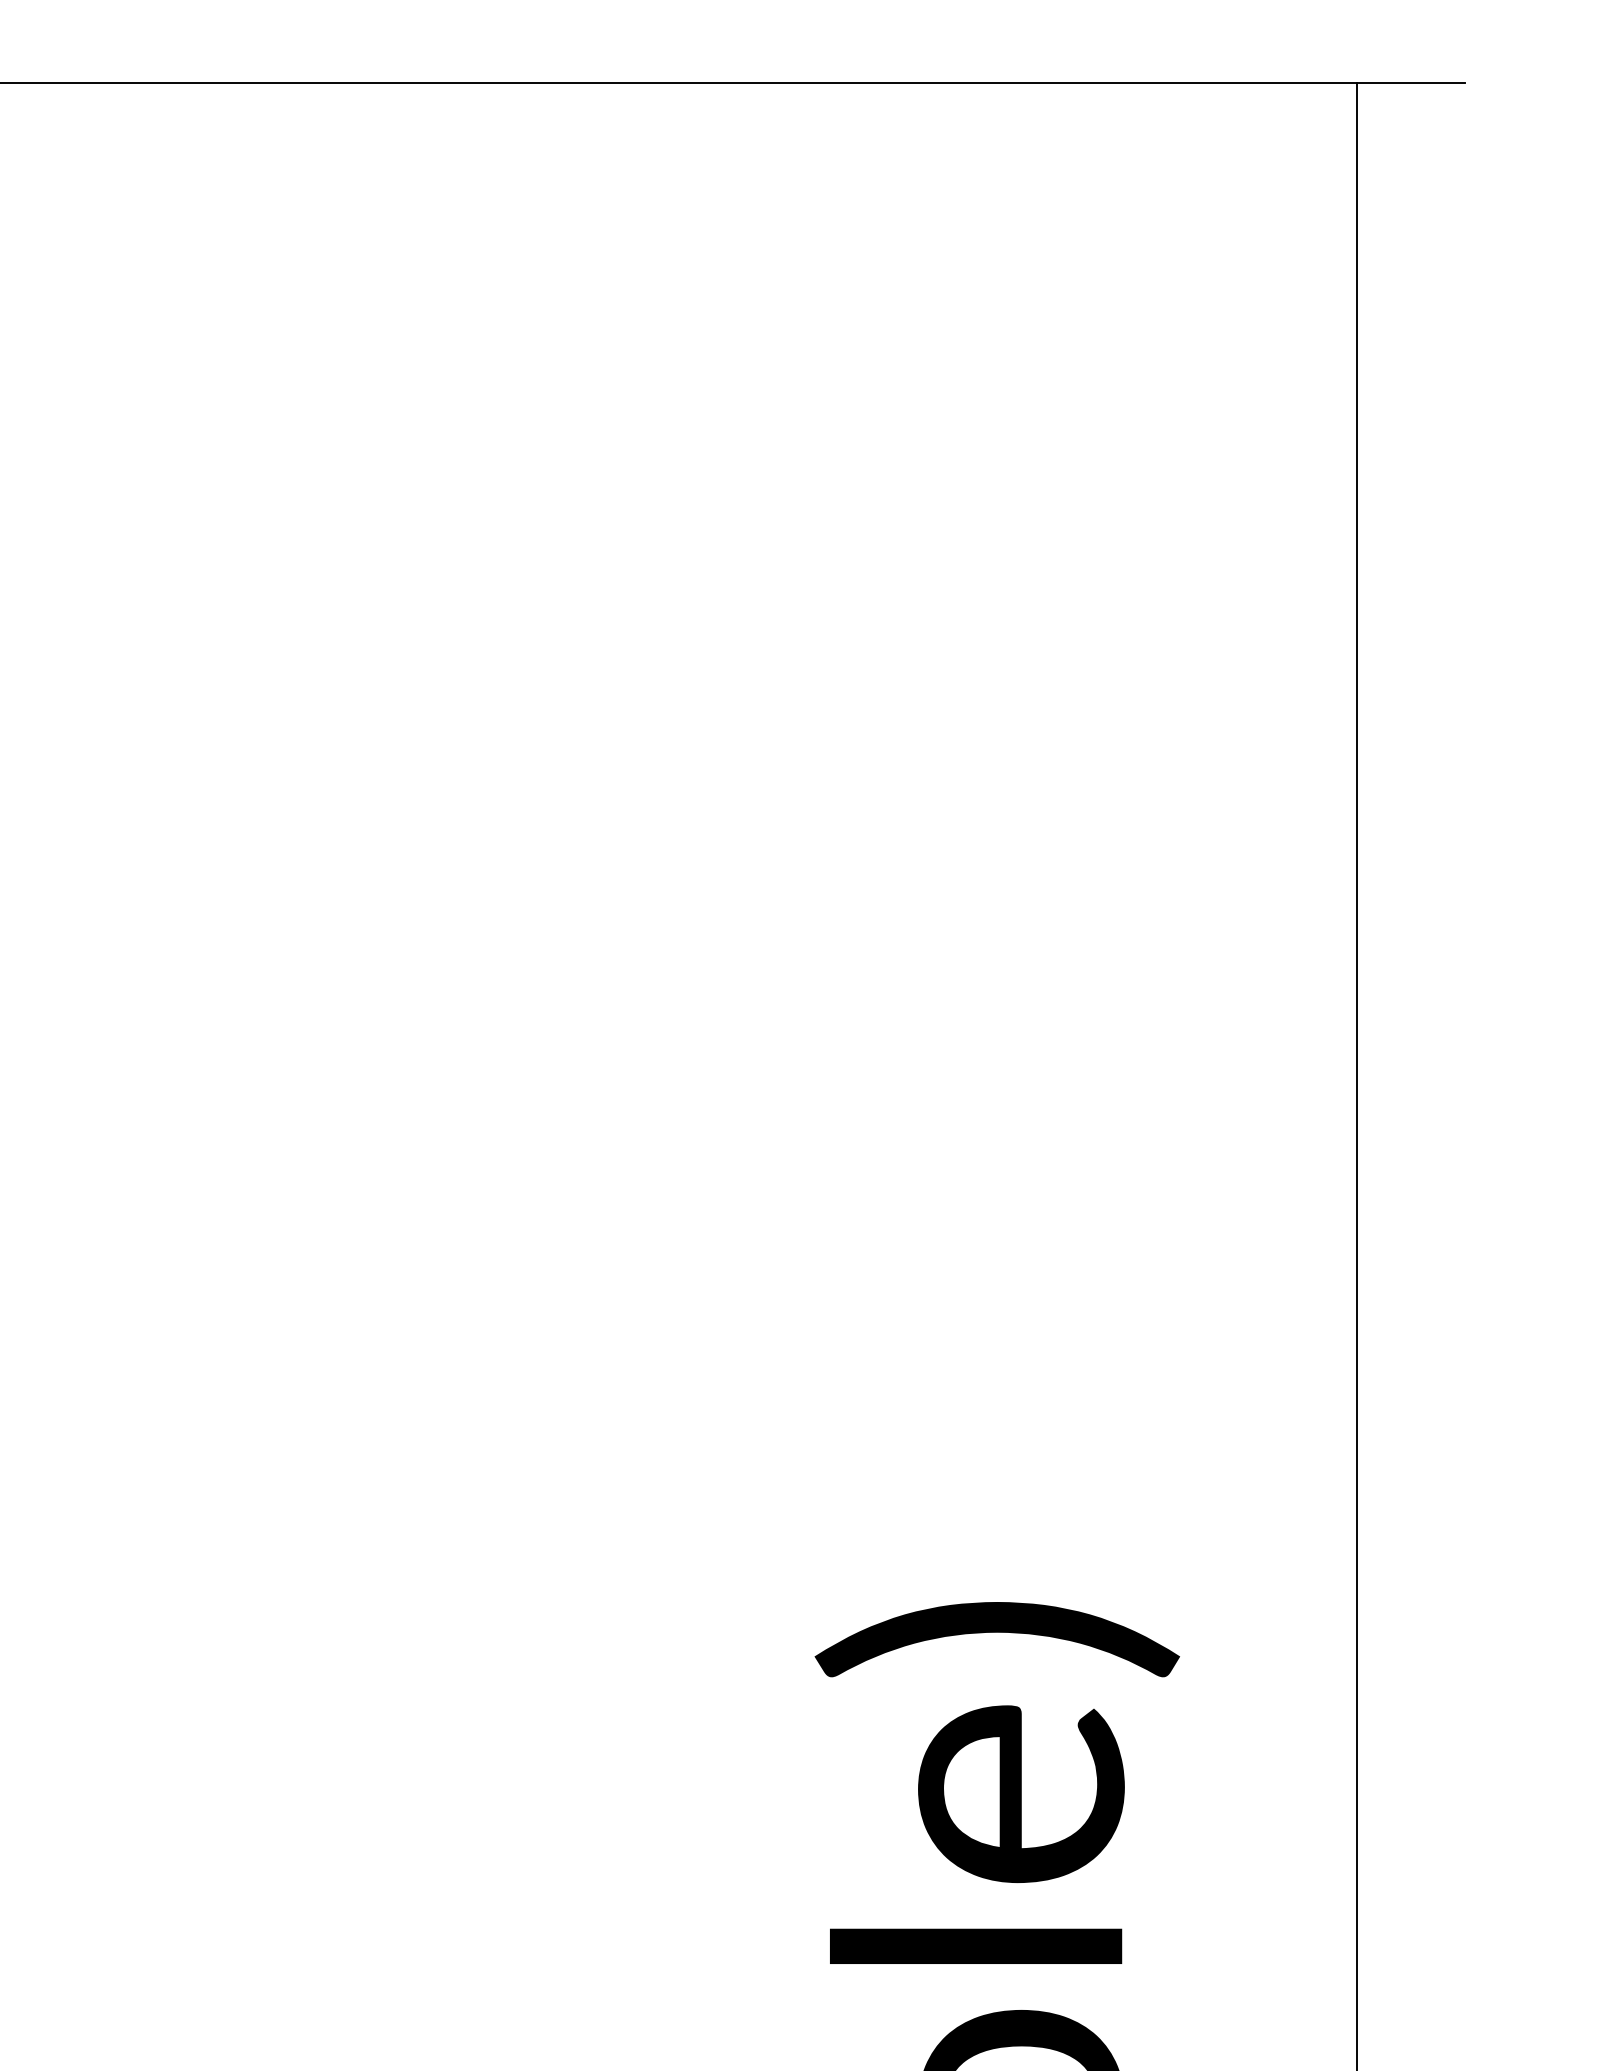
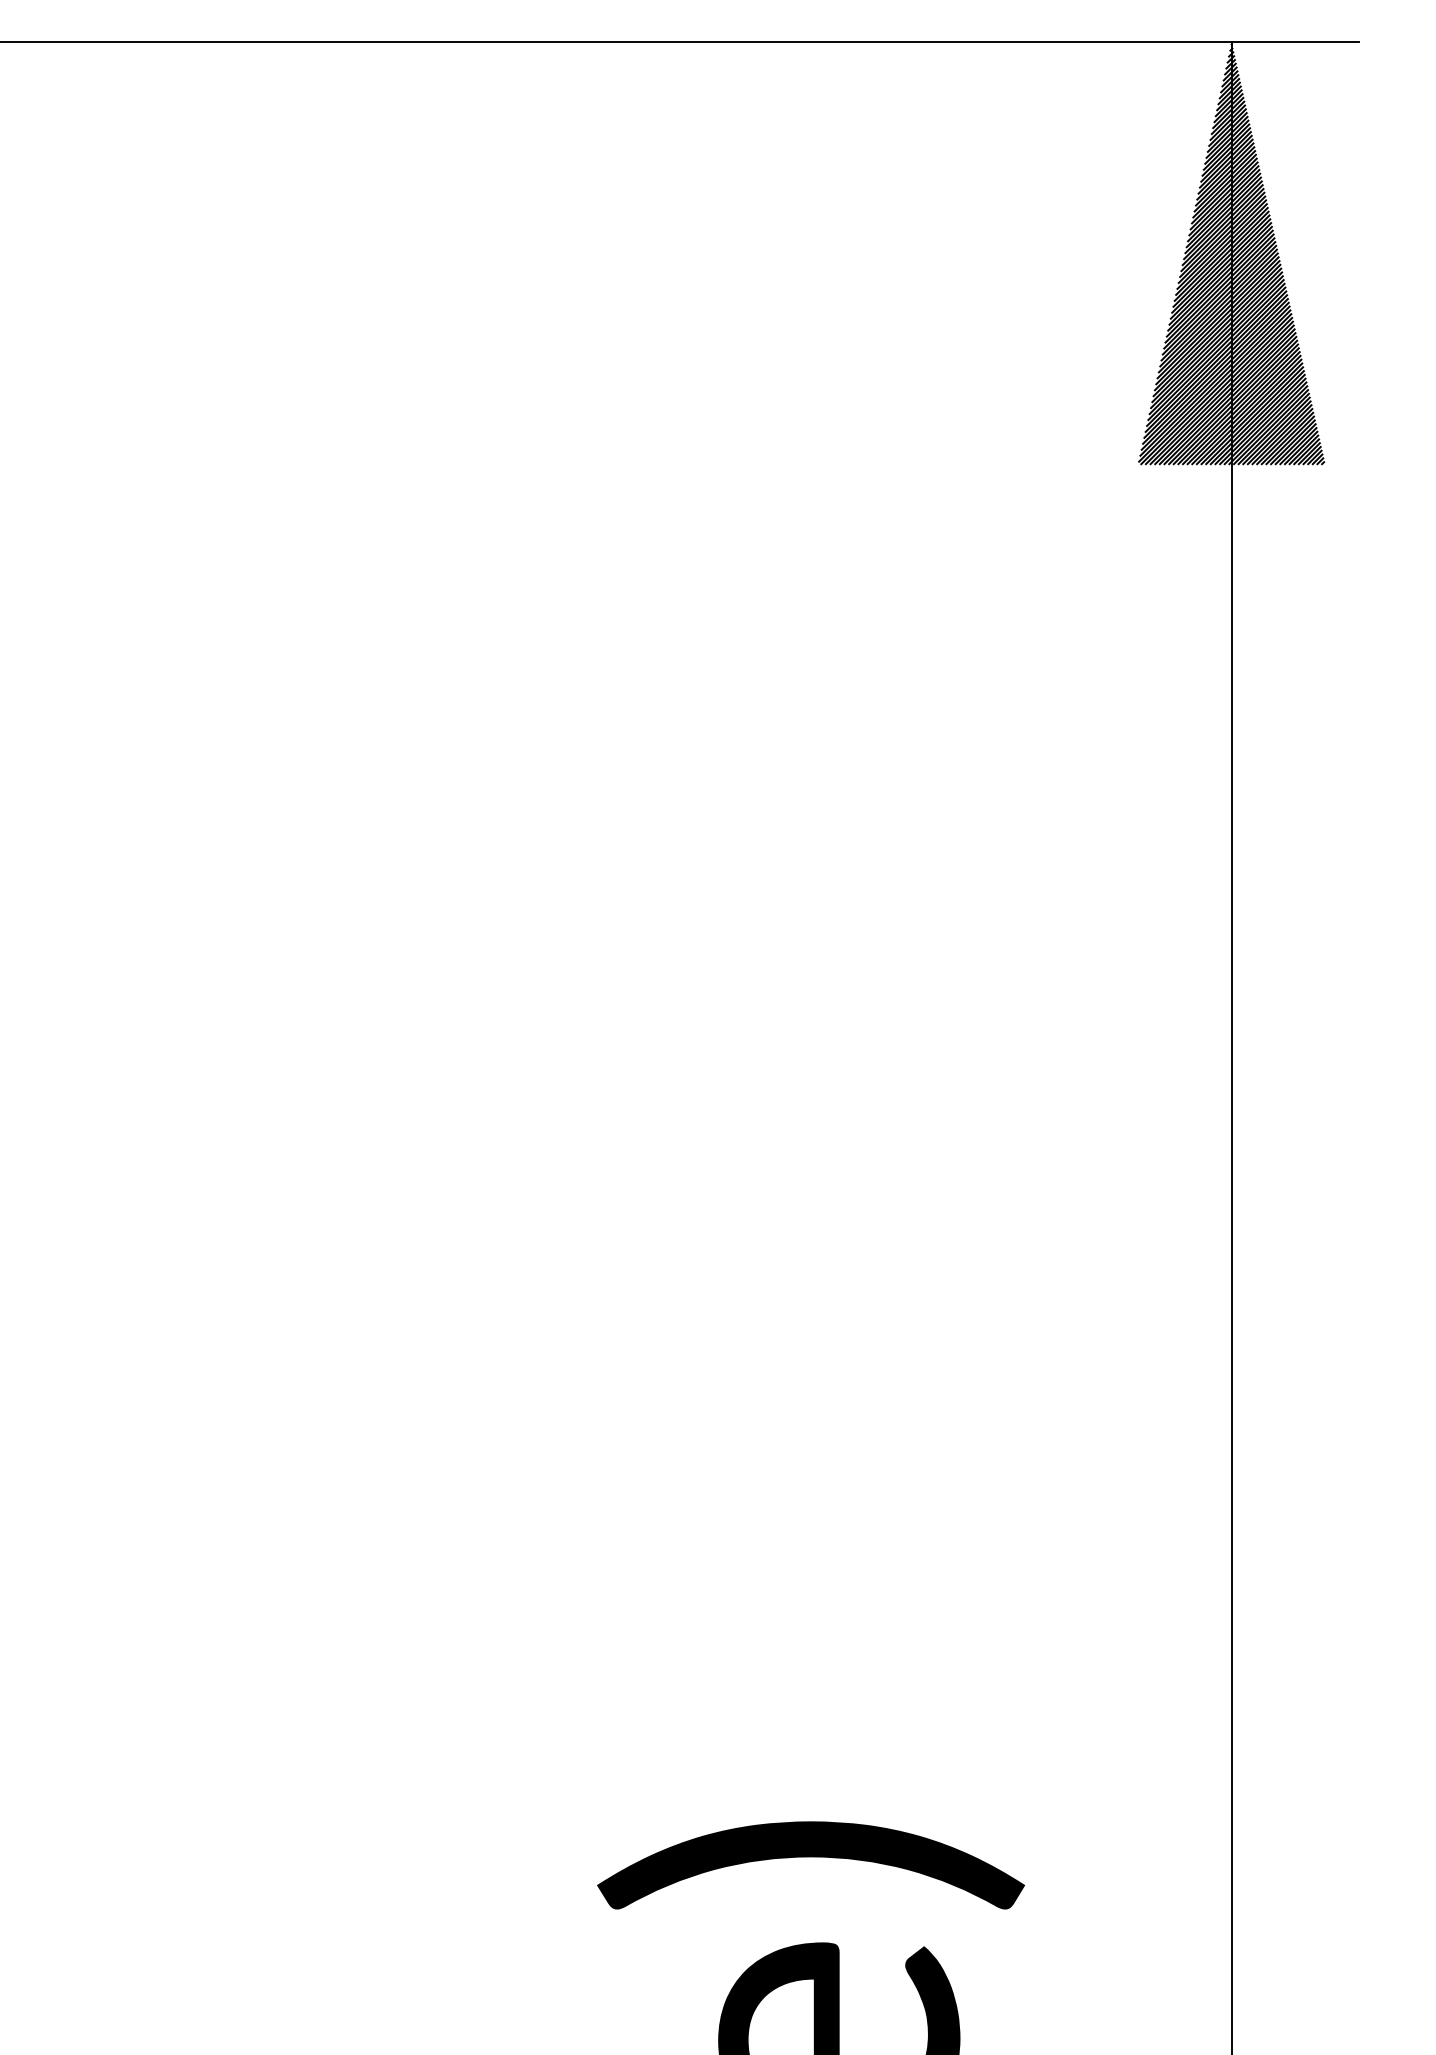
hatch: (1355, 263) -> (1230, 253), added

